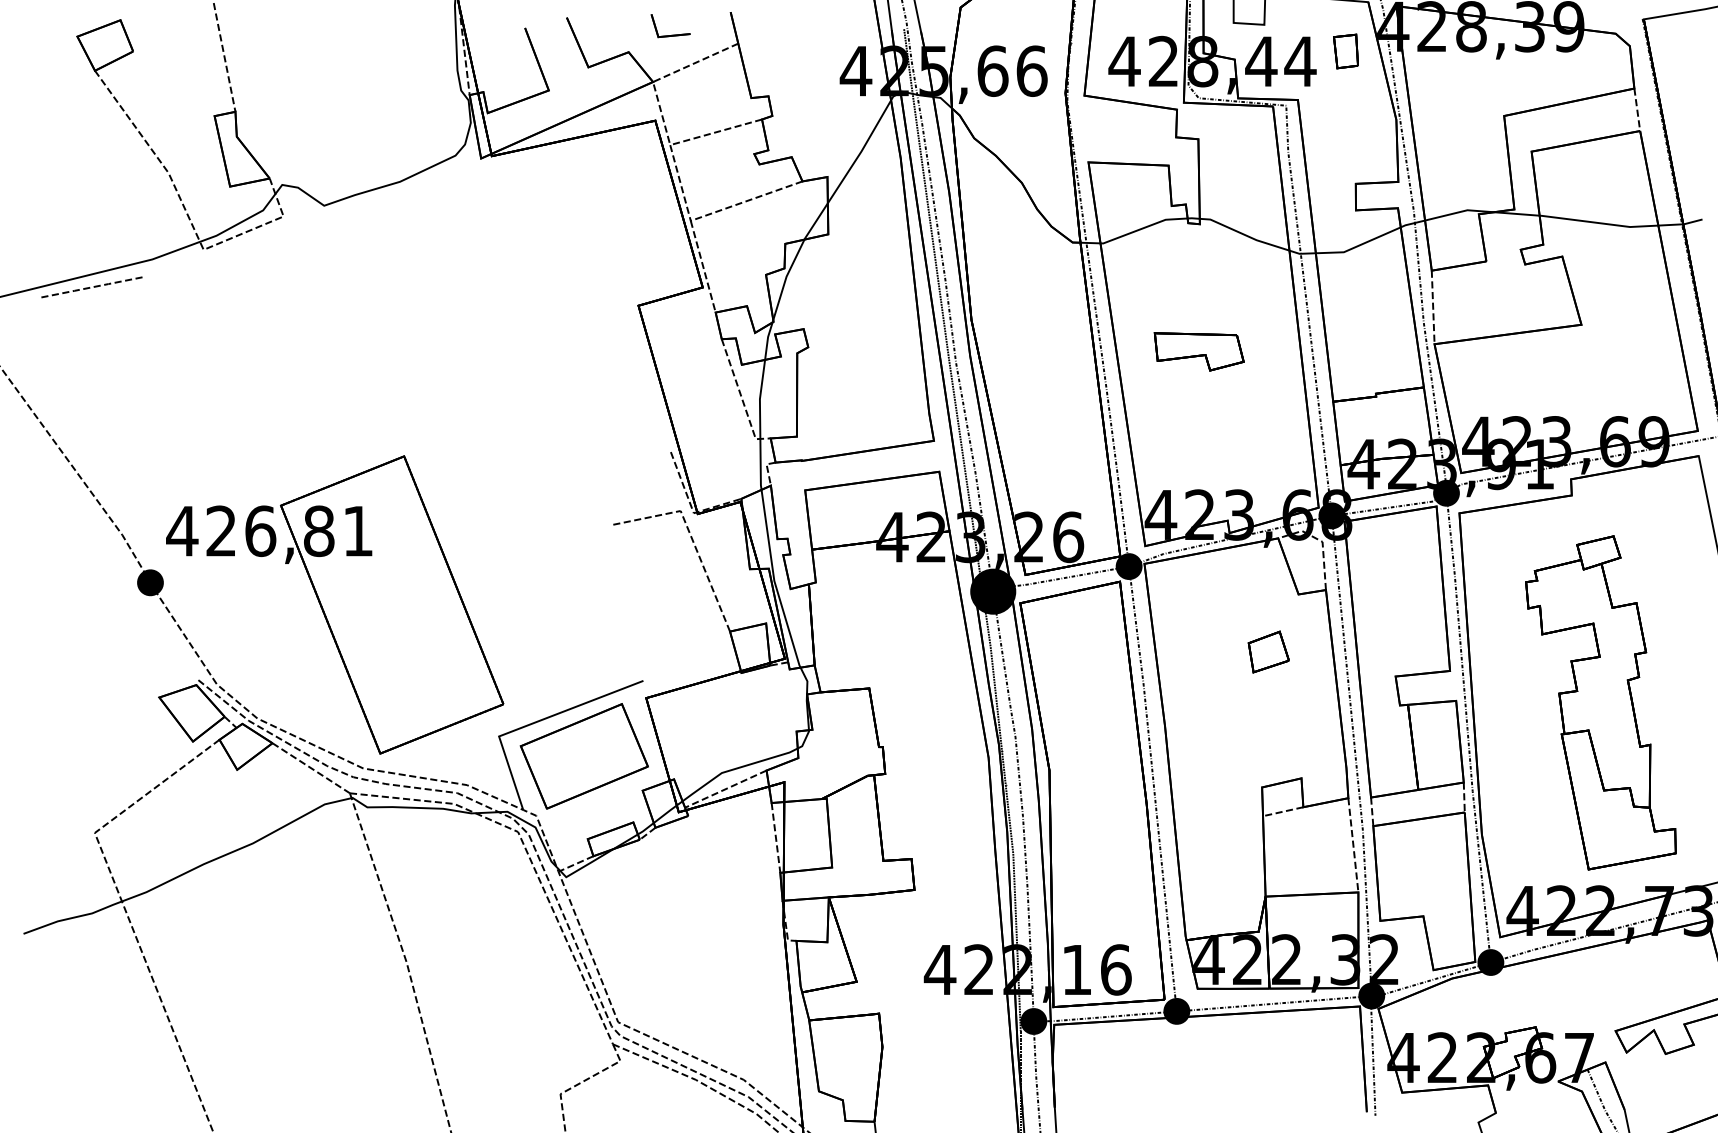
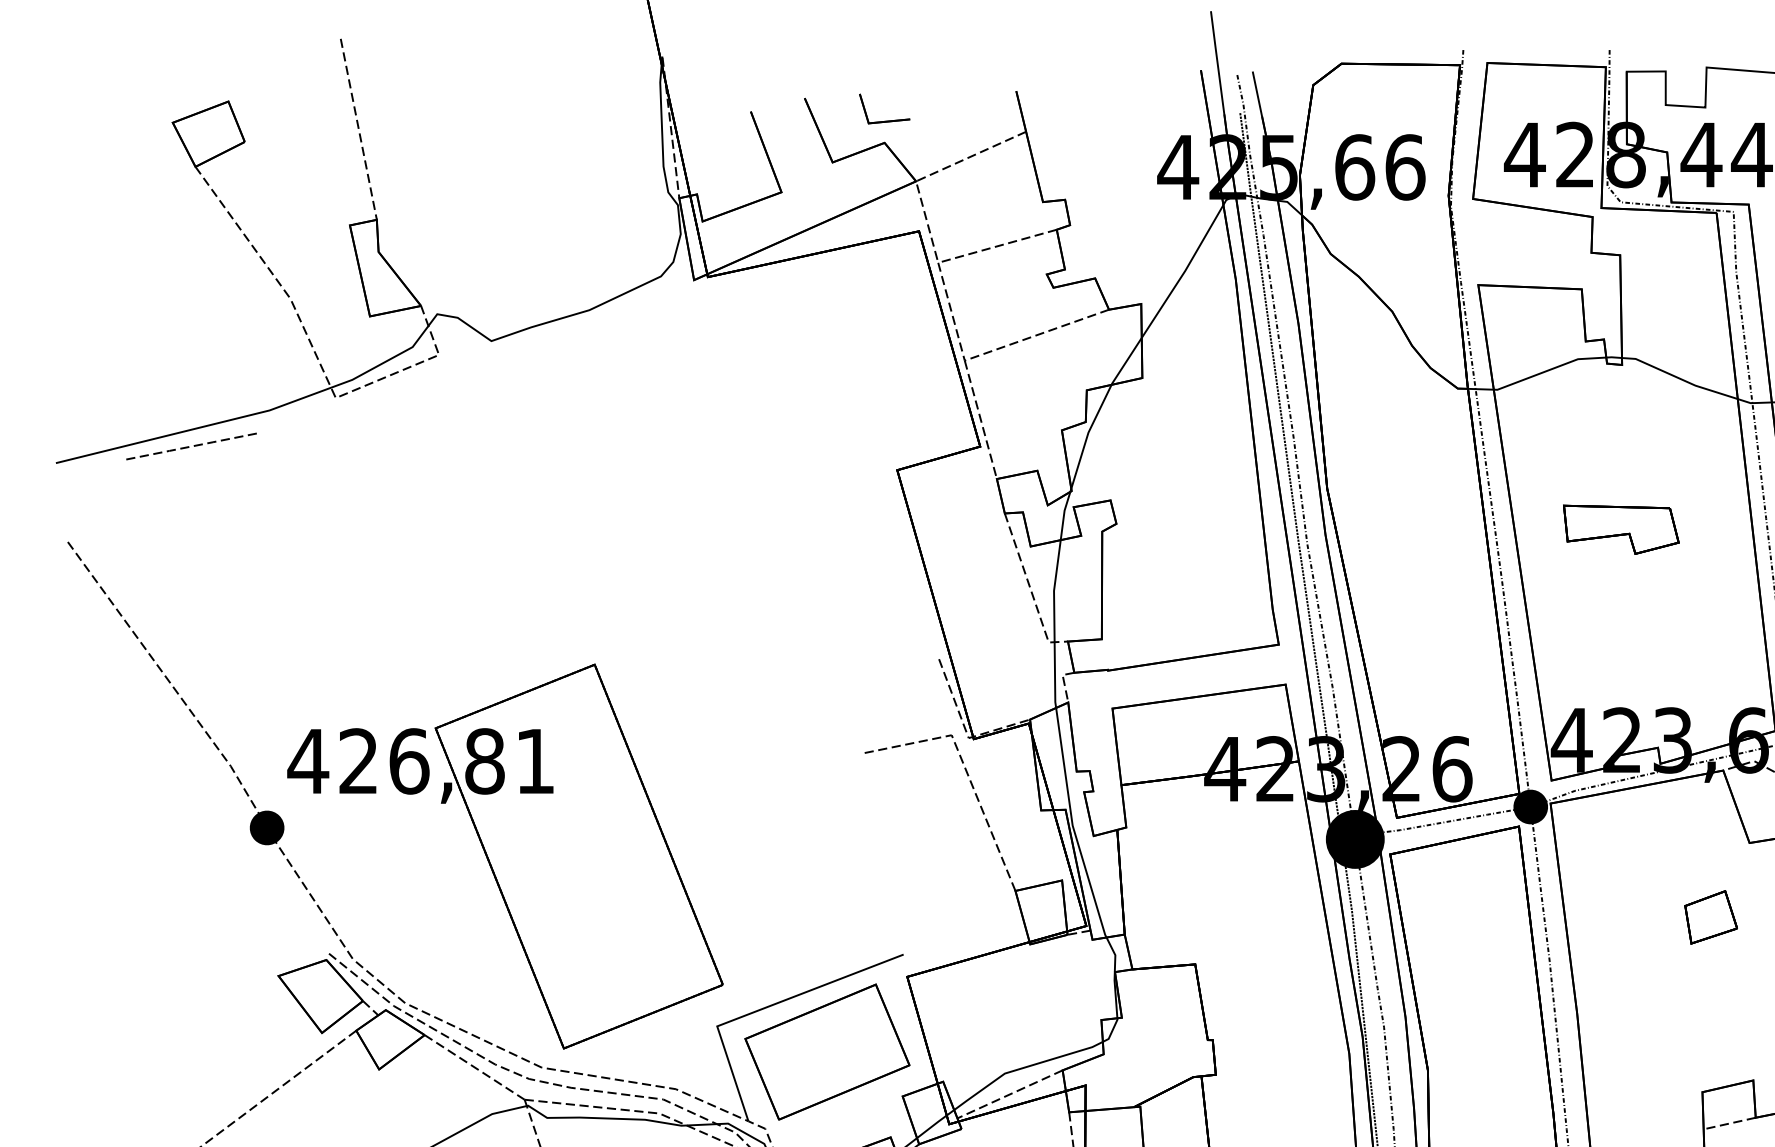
part: (671, 34) -> (885, 119), moved

